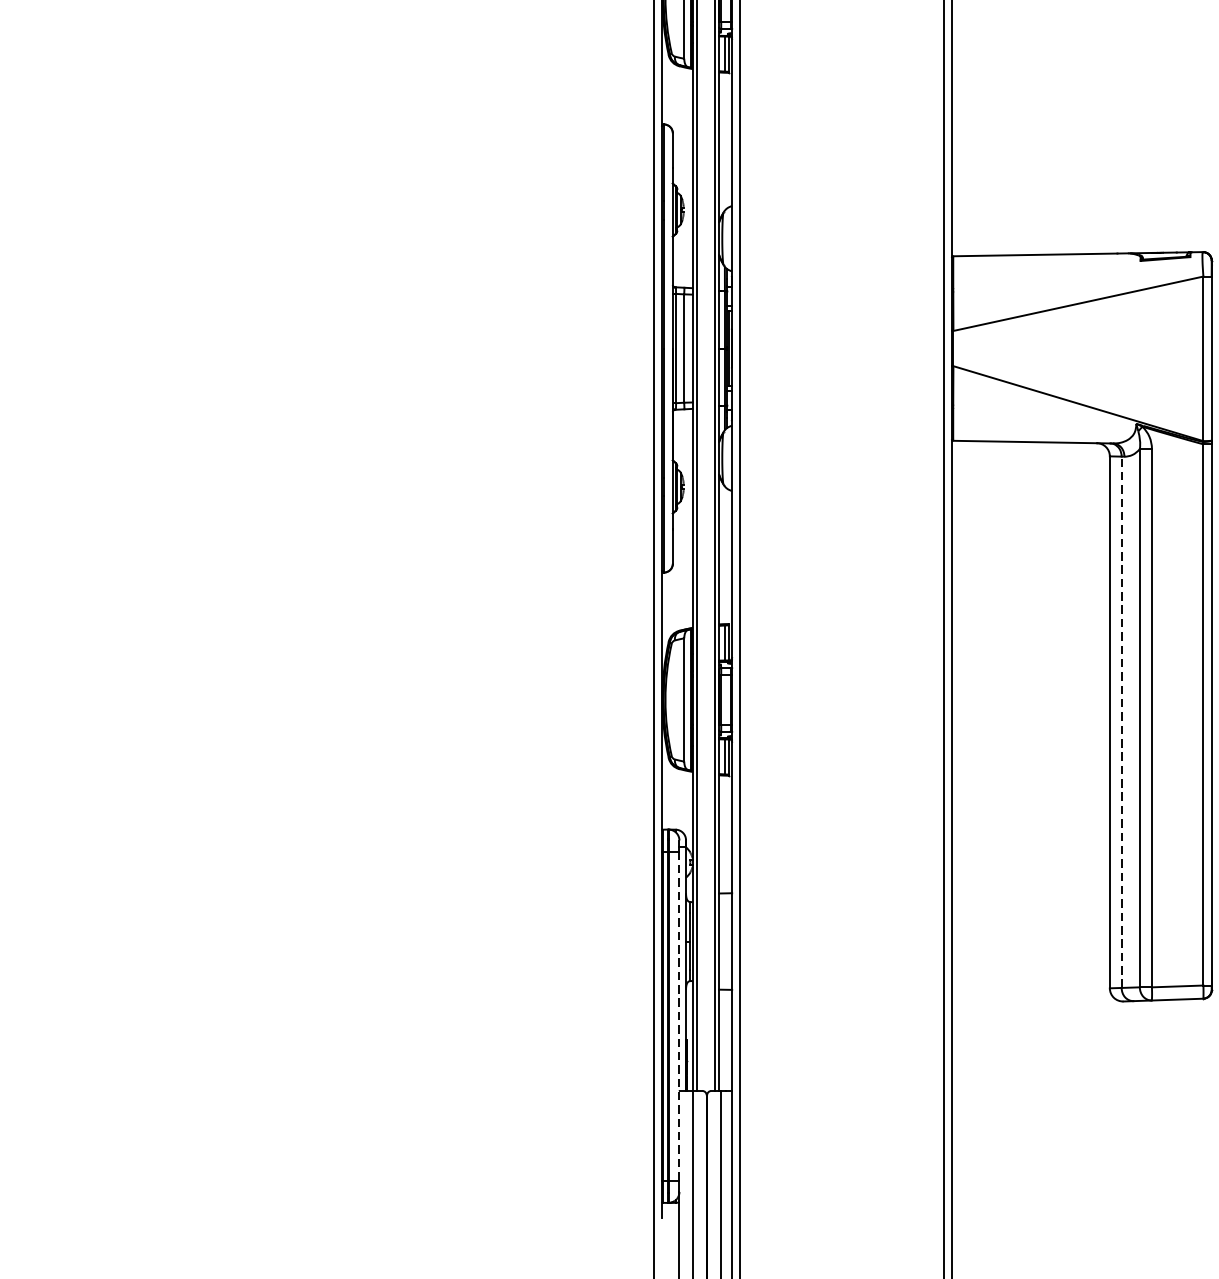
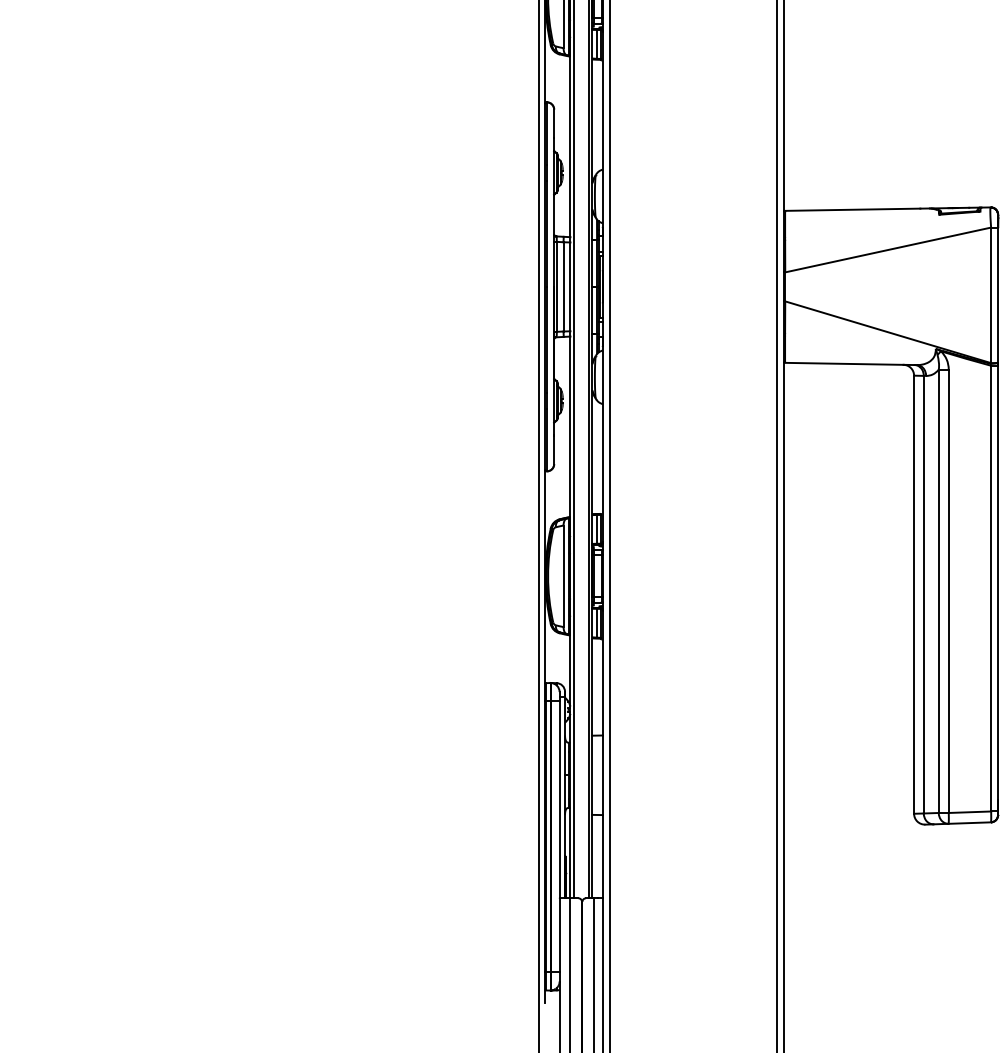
line: (1121, 722) -> (923, 594), dashed -> solid
line: (679, 1015) -> (559, 836), dashed -> solid

